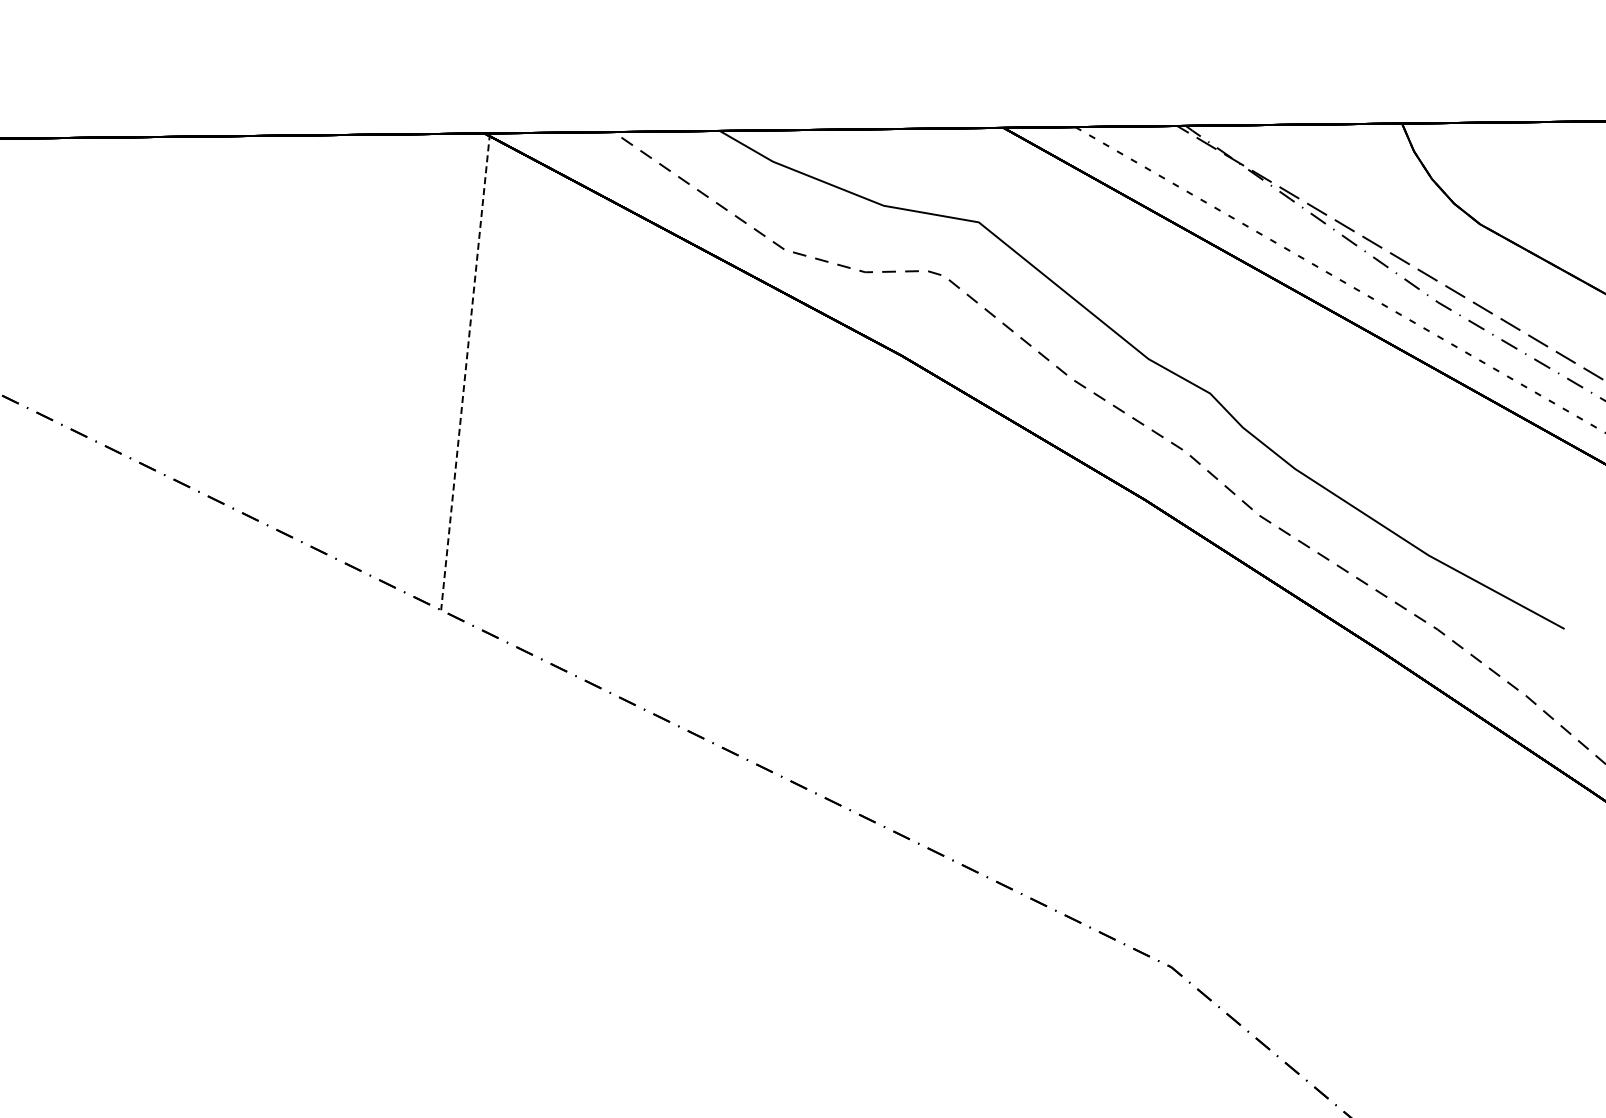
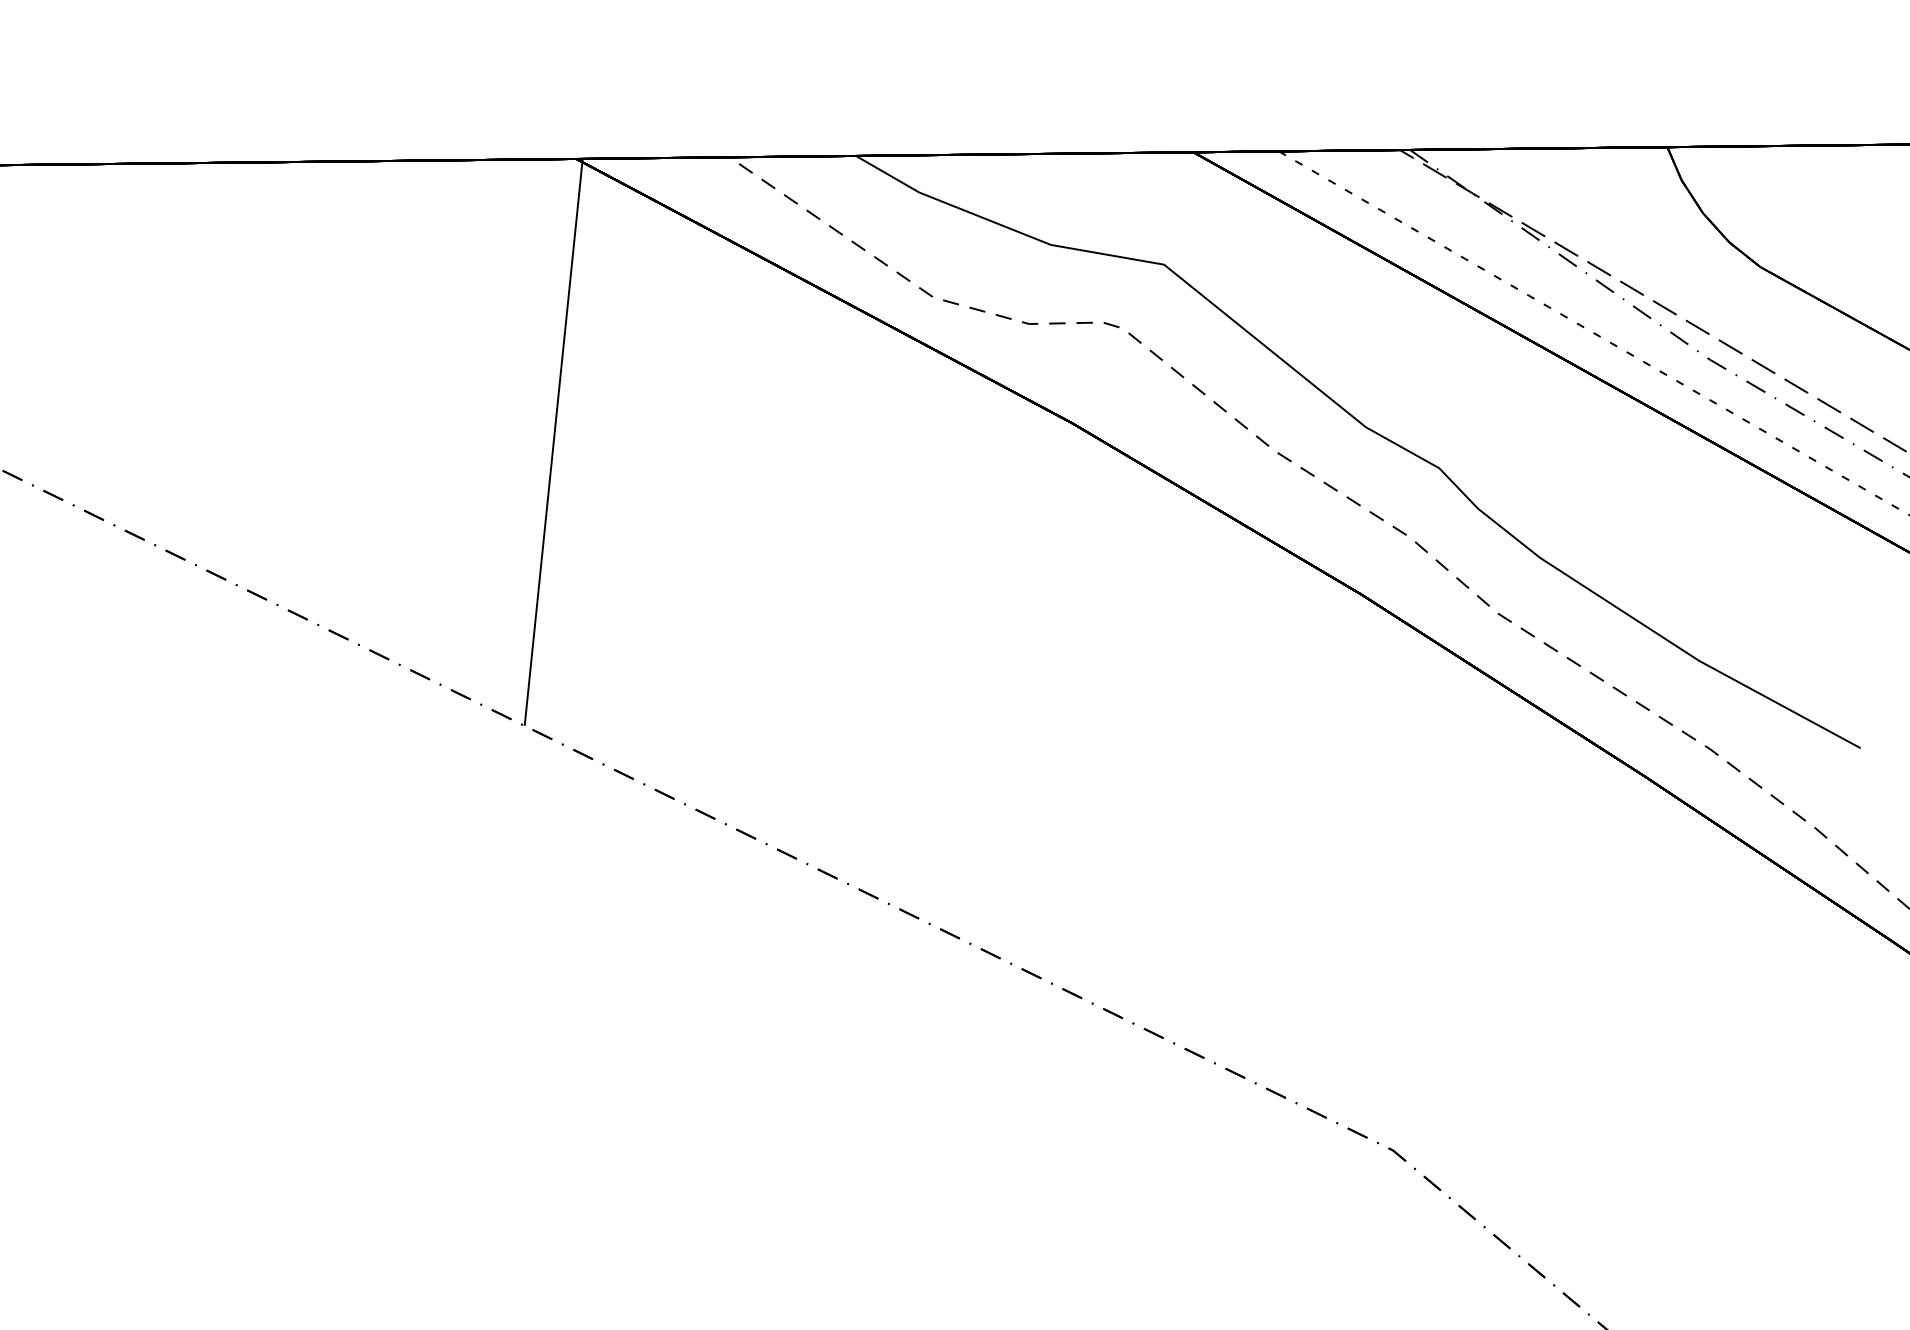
line: (465, 371) -> (553, 442), dashed -> solid

